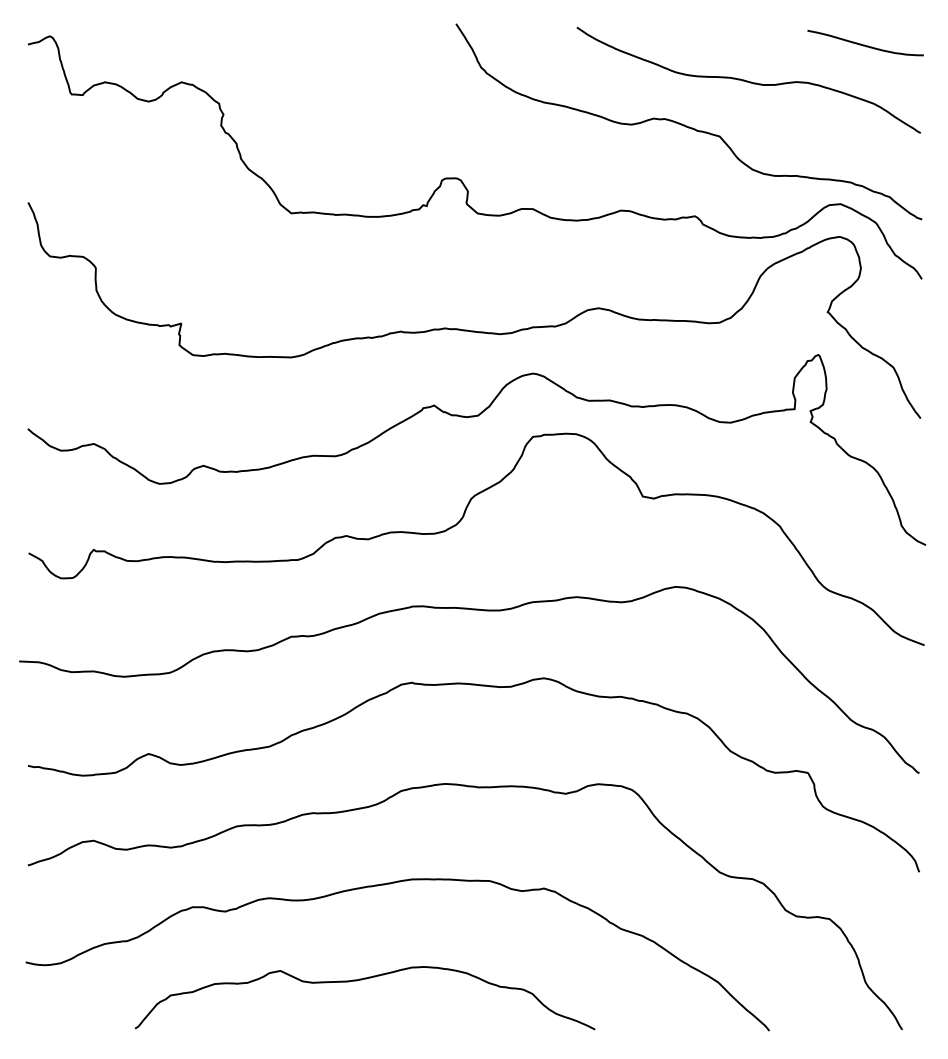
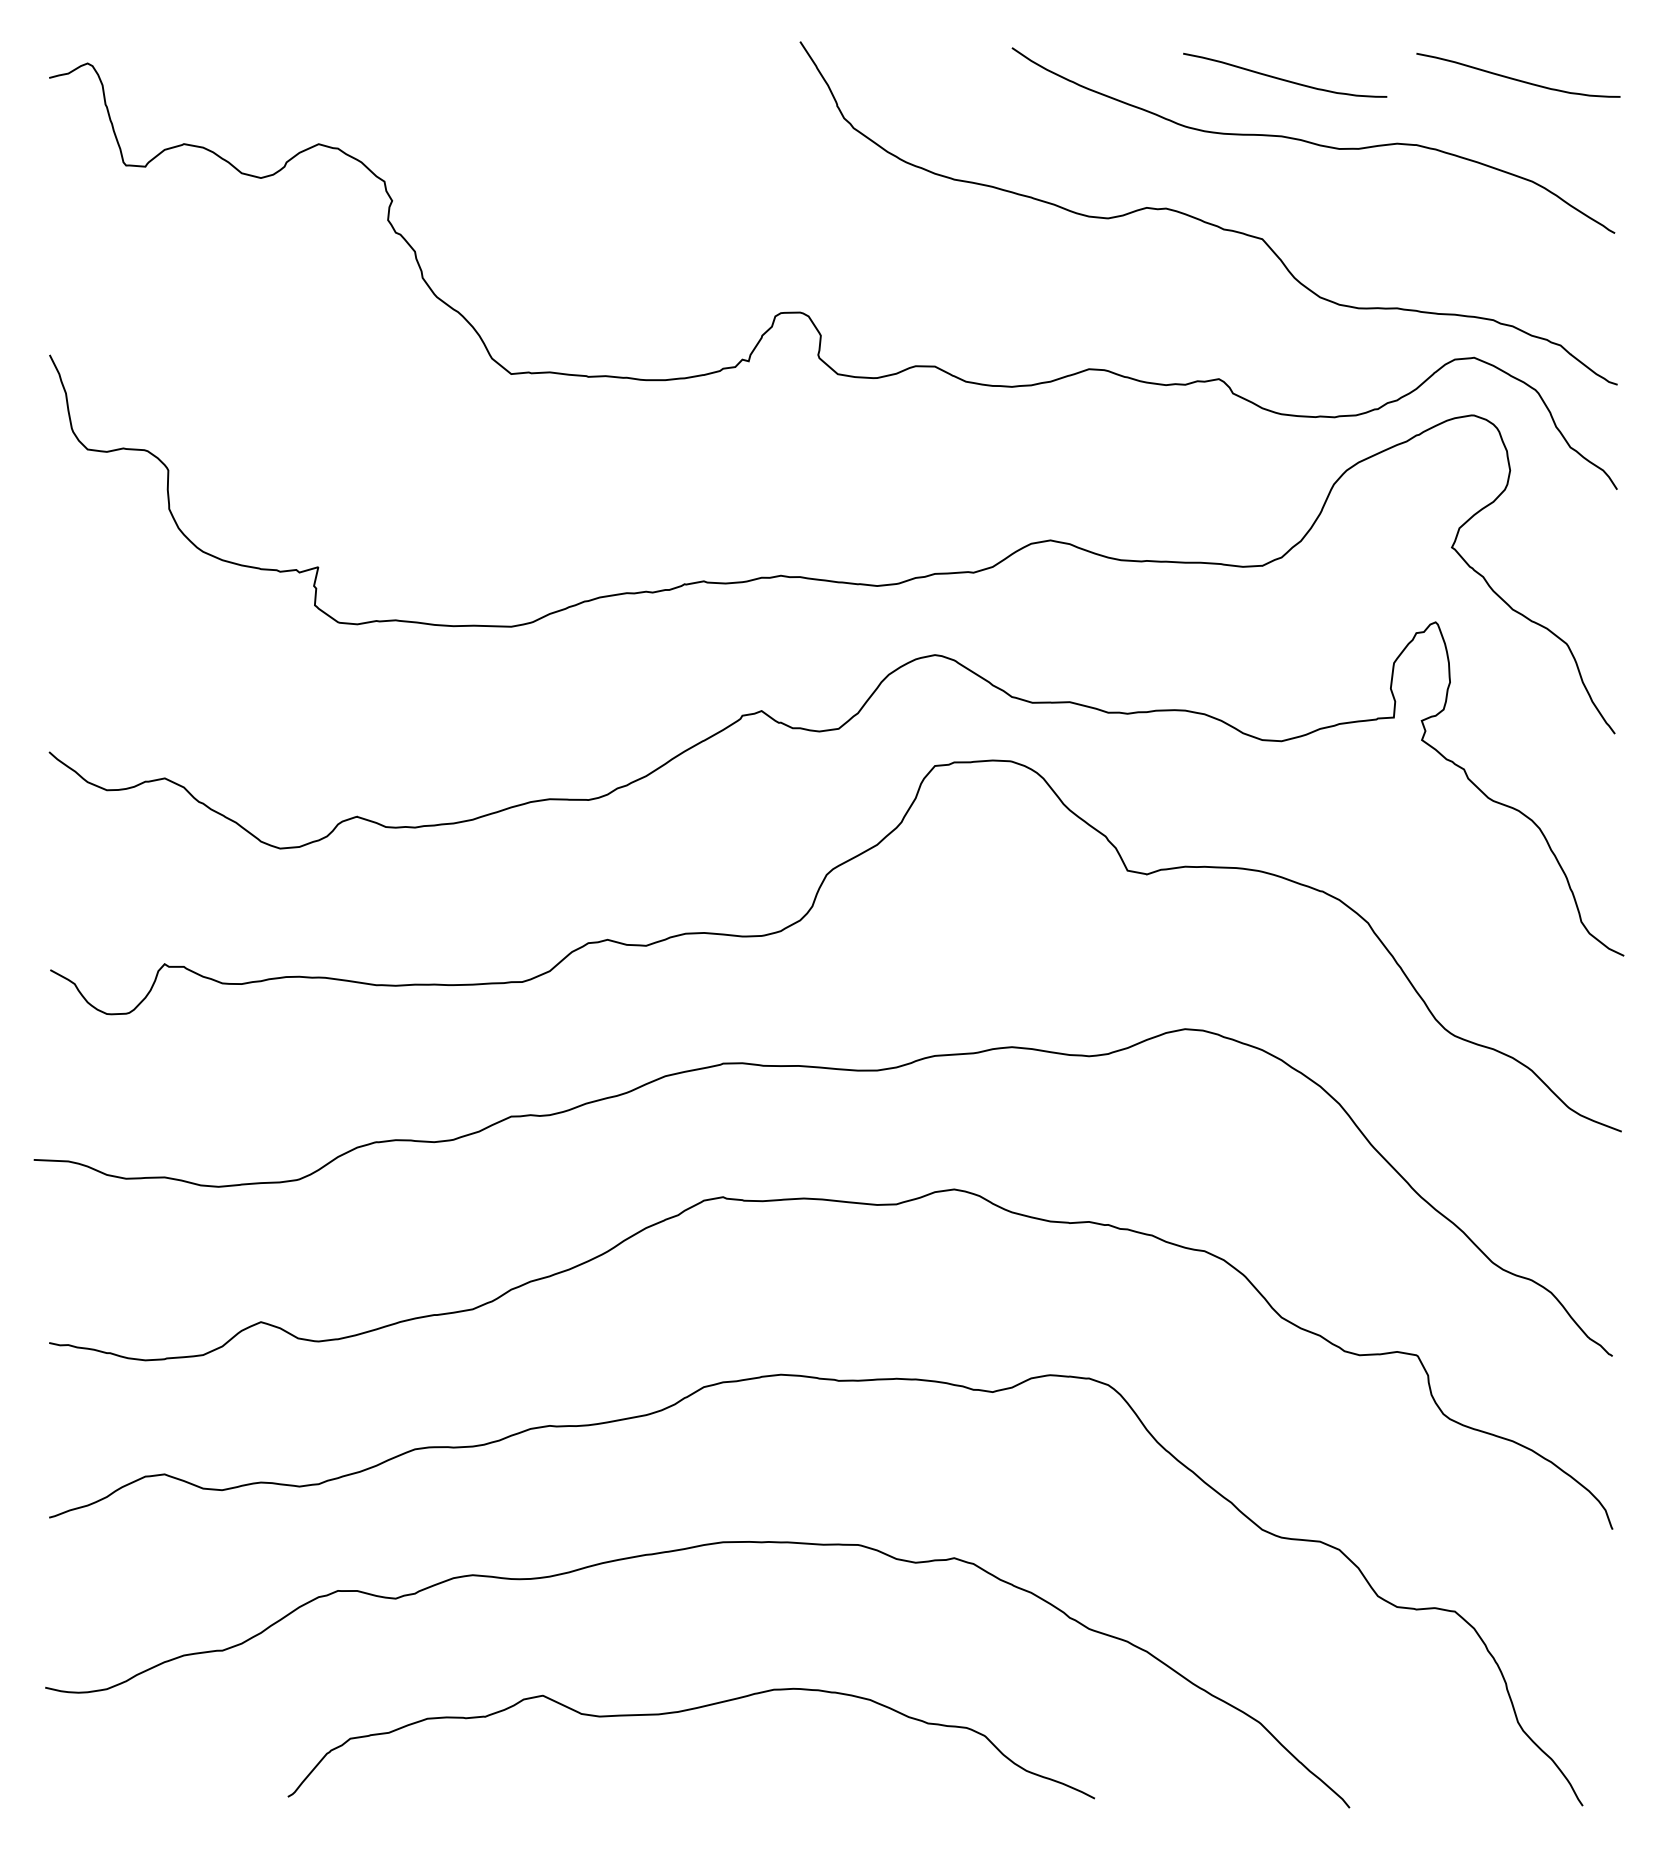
curve: (731, 44) -> (1283, 77), added
curve: (362, 980) -> (686, 1712), moved

